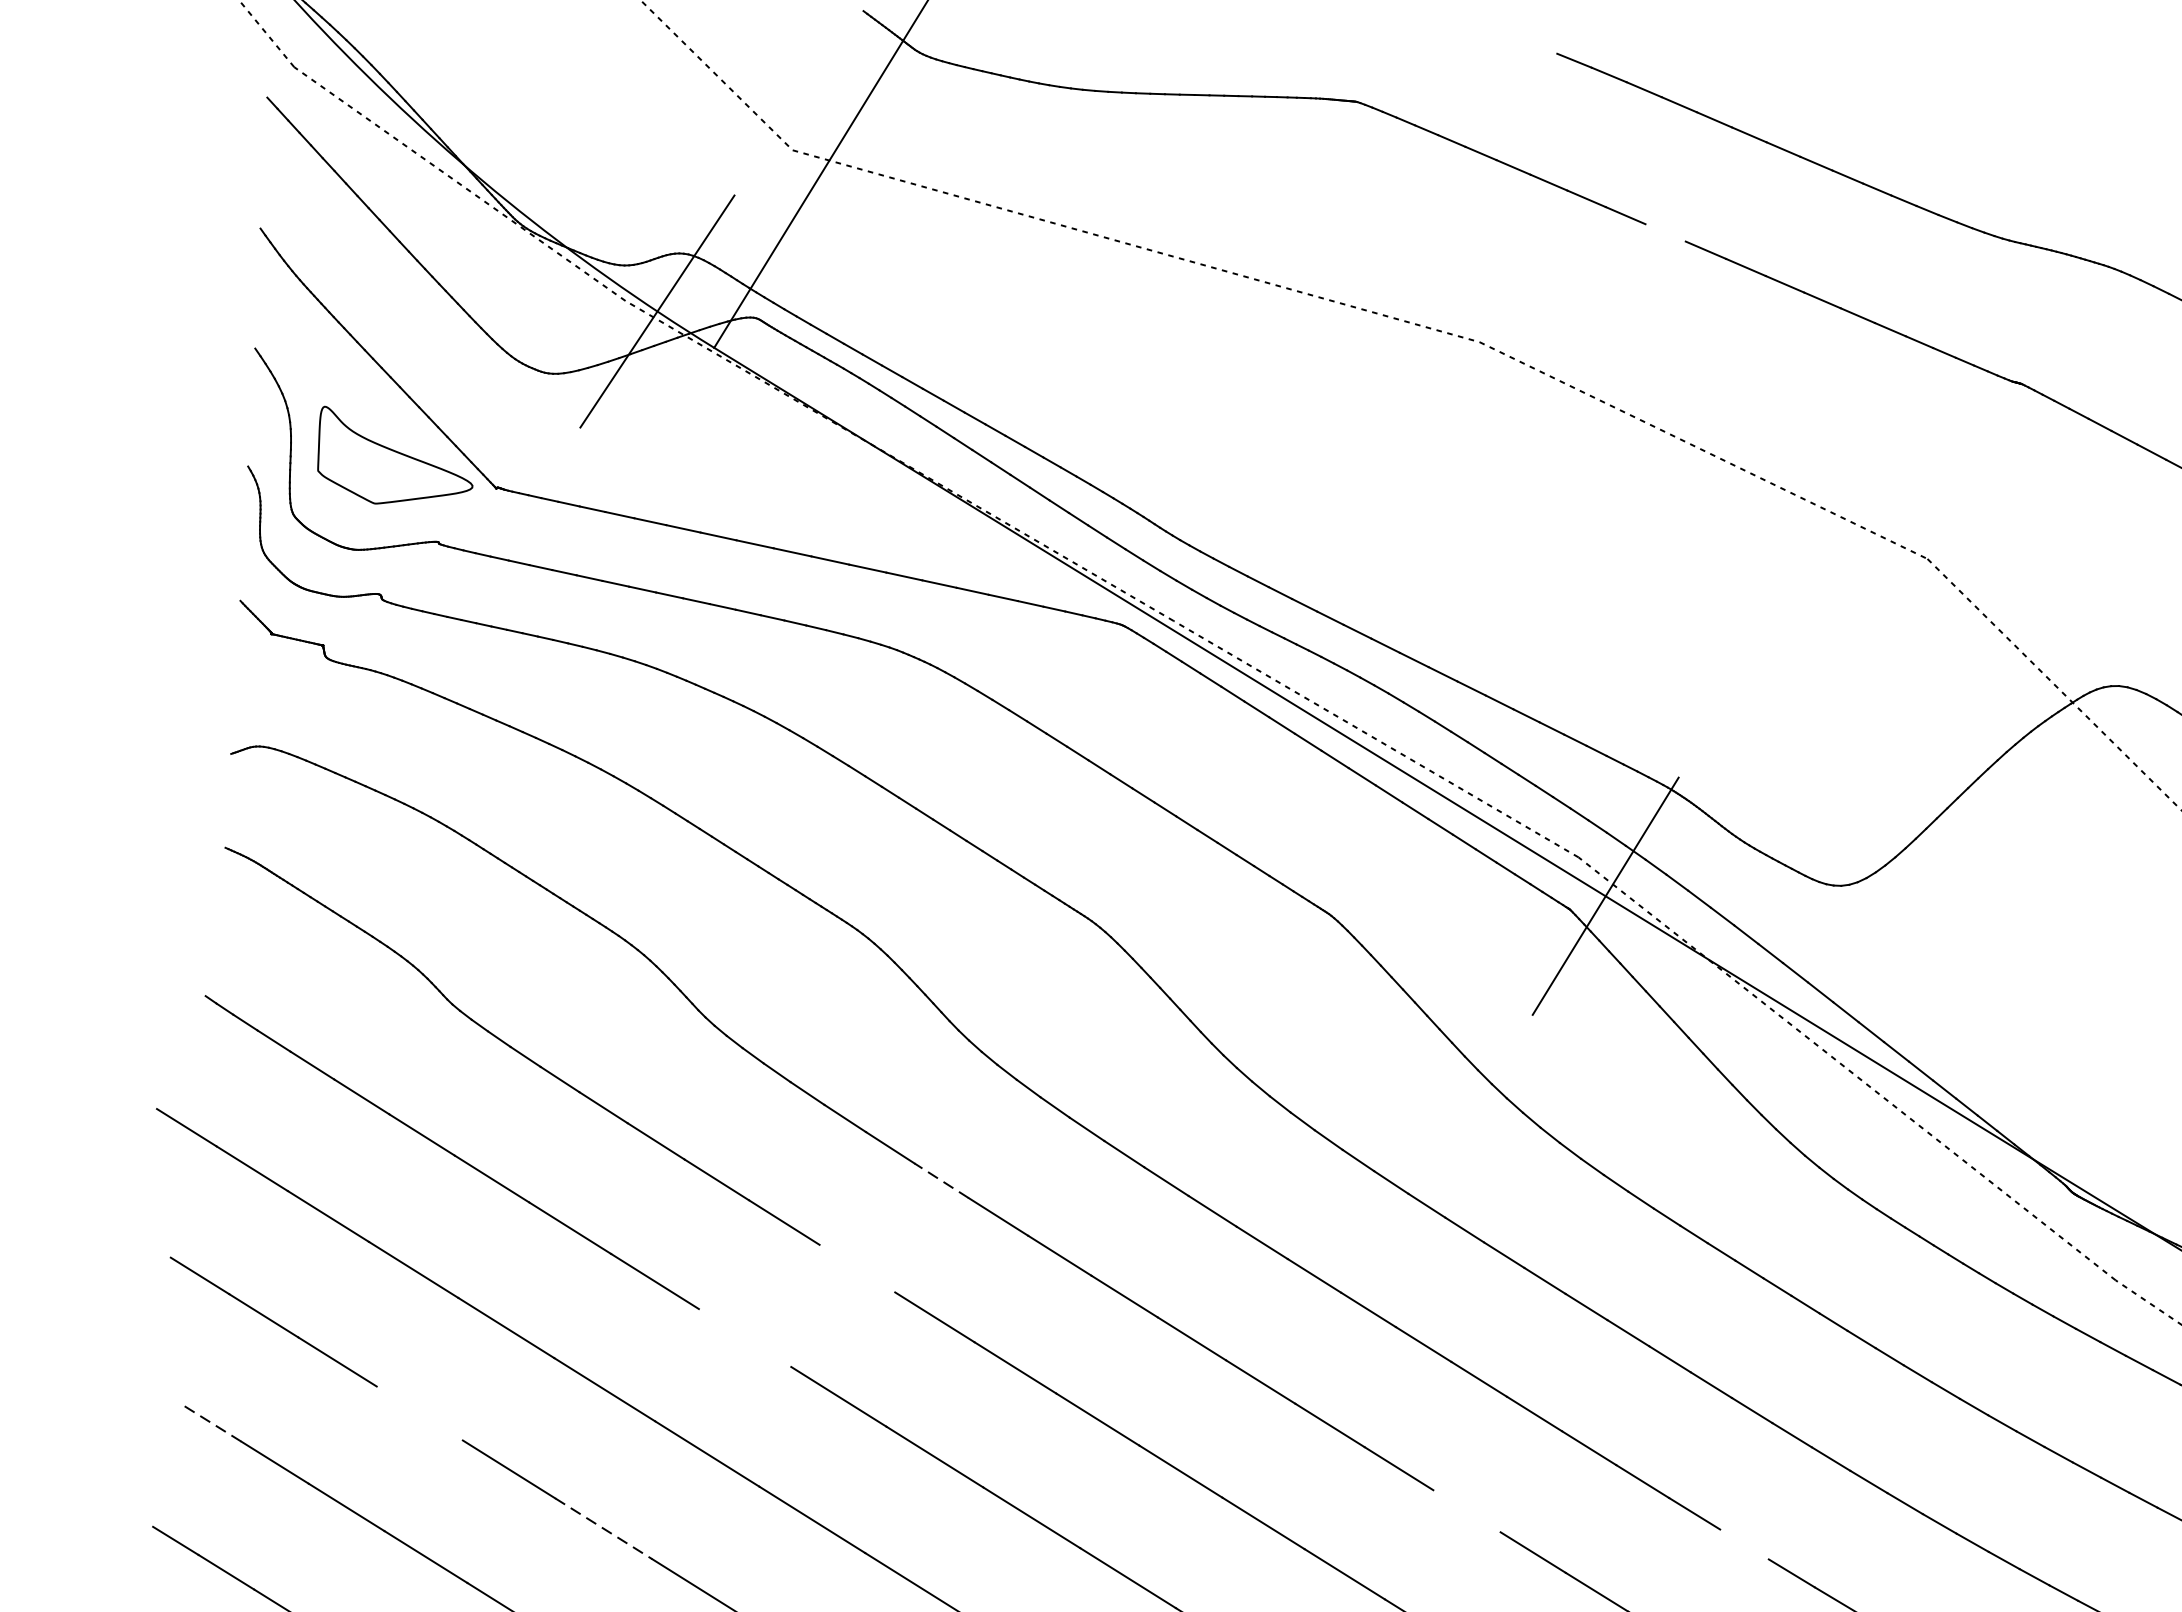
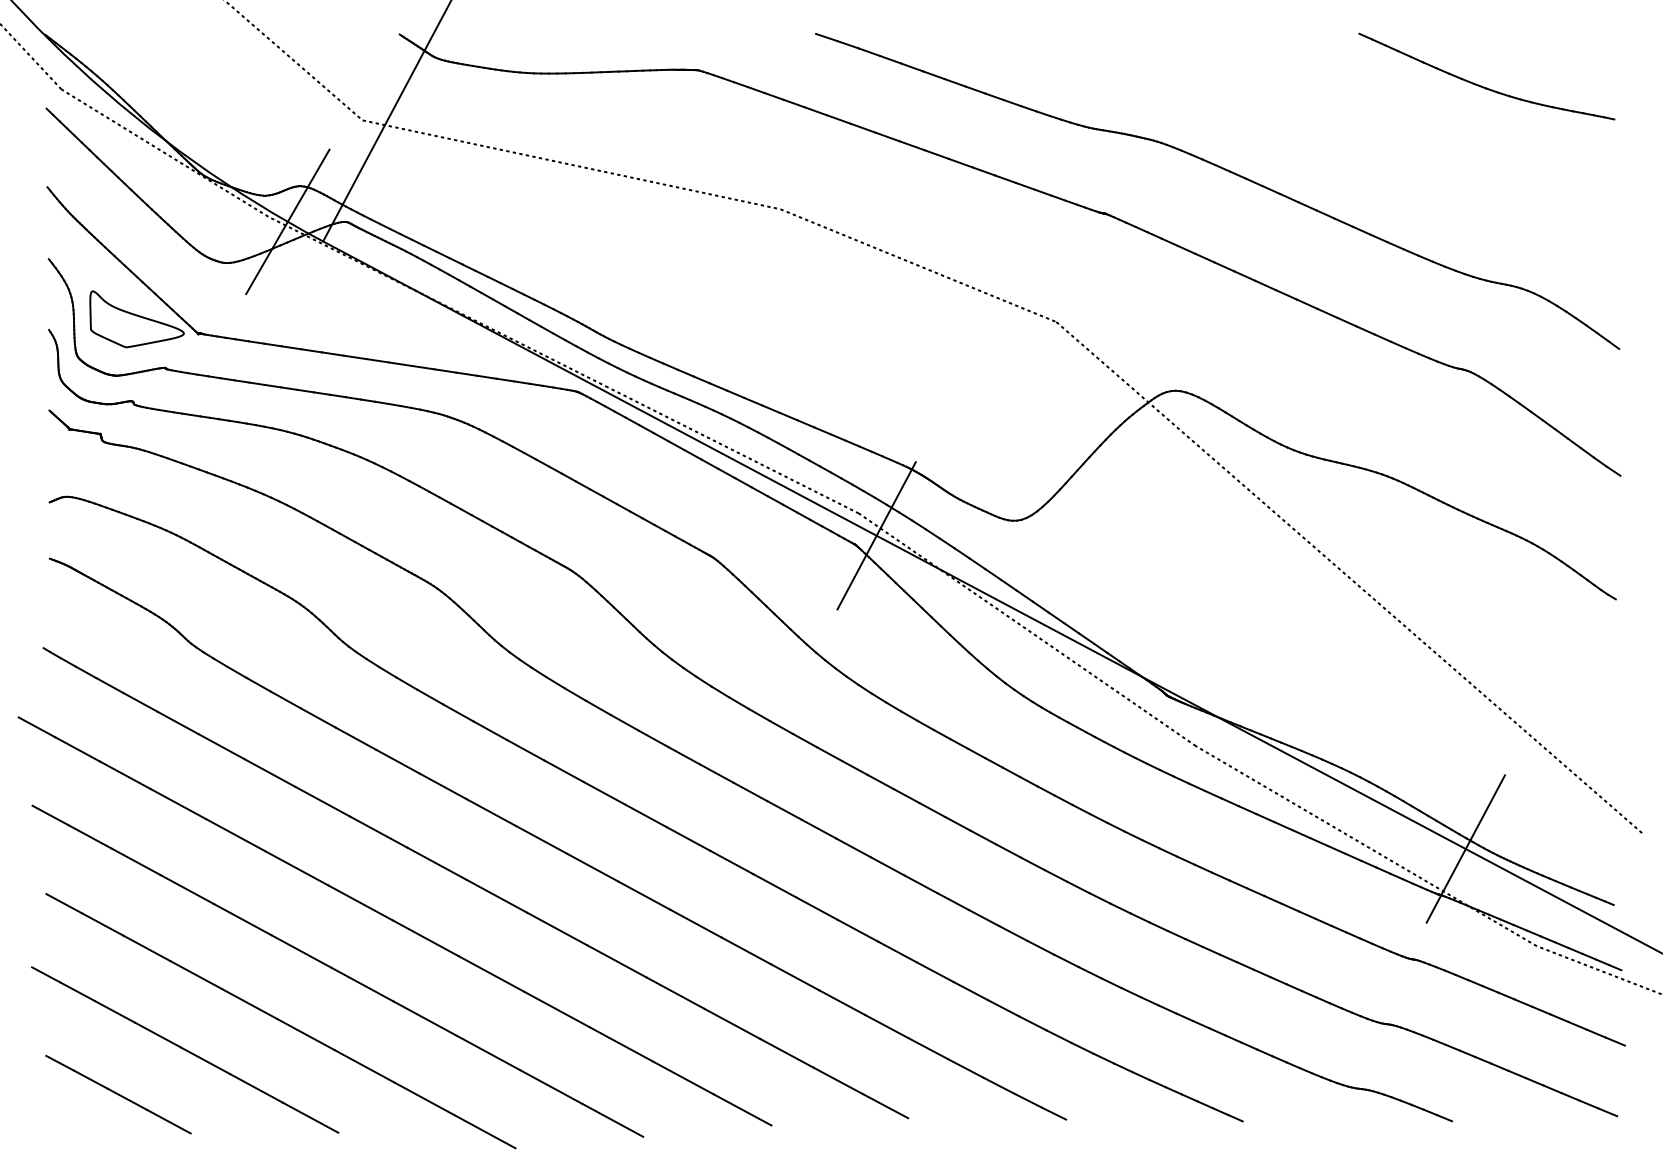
line: (1665, 232) -> (887, 136), added
line: (940, 1180) -> (489, 730), dashed -> solid
line: (855, 1268) -> (442, 786), added
line: (744, 1336) -> (378, 831), added
line: (420, 1413) -> (187, 889), added
line: (213, 1423) -> (64, 903), dashed -> solid
line: (1466, 1511) -> (816, 908), added
line: (603, 1528) -> (301, 951), dashed -> solid
line: (1743, 1543) -> (983, 917), added

